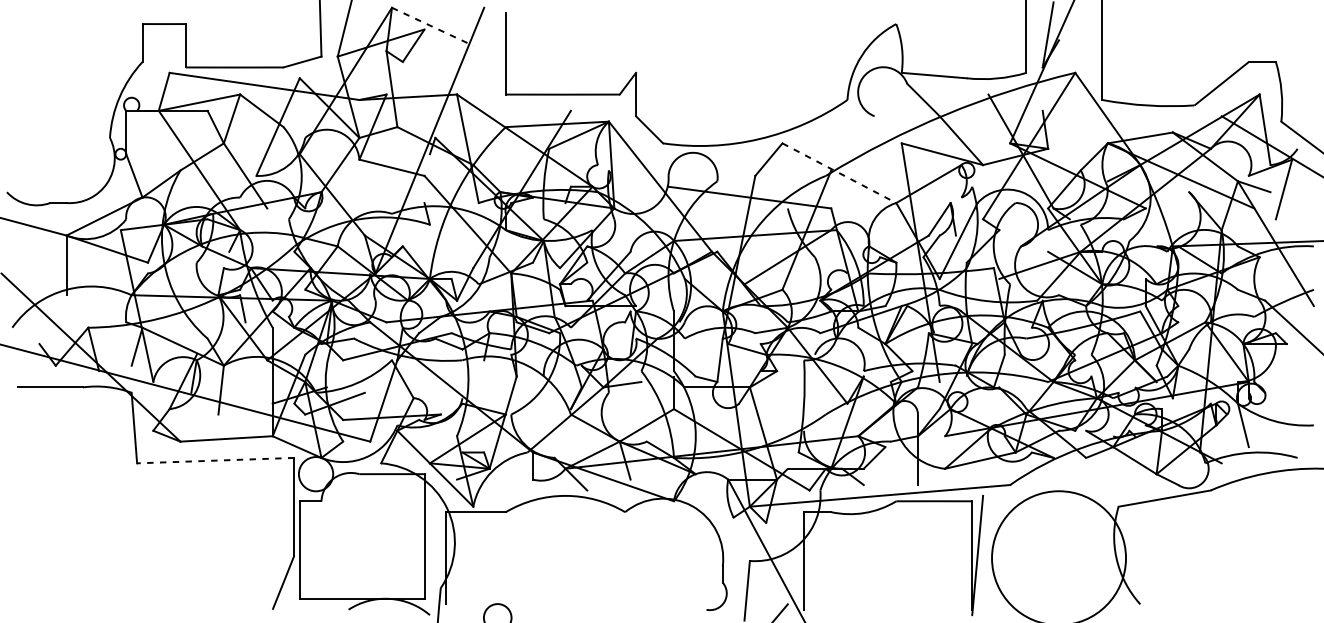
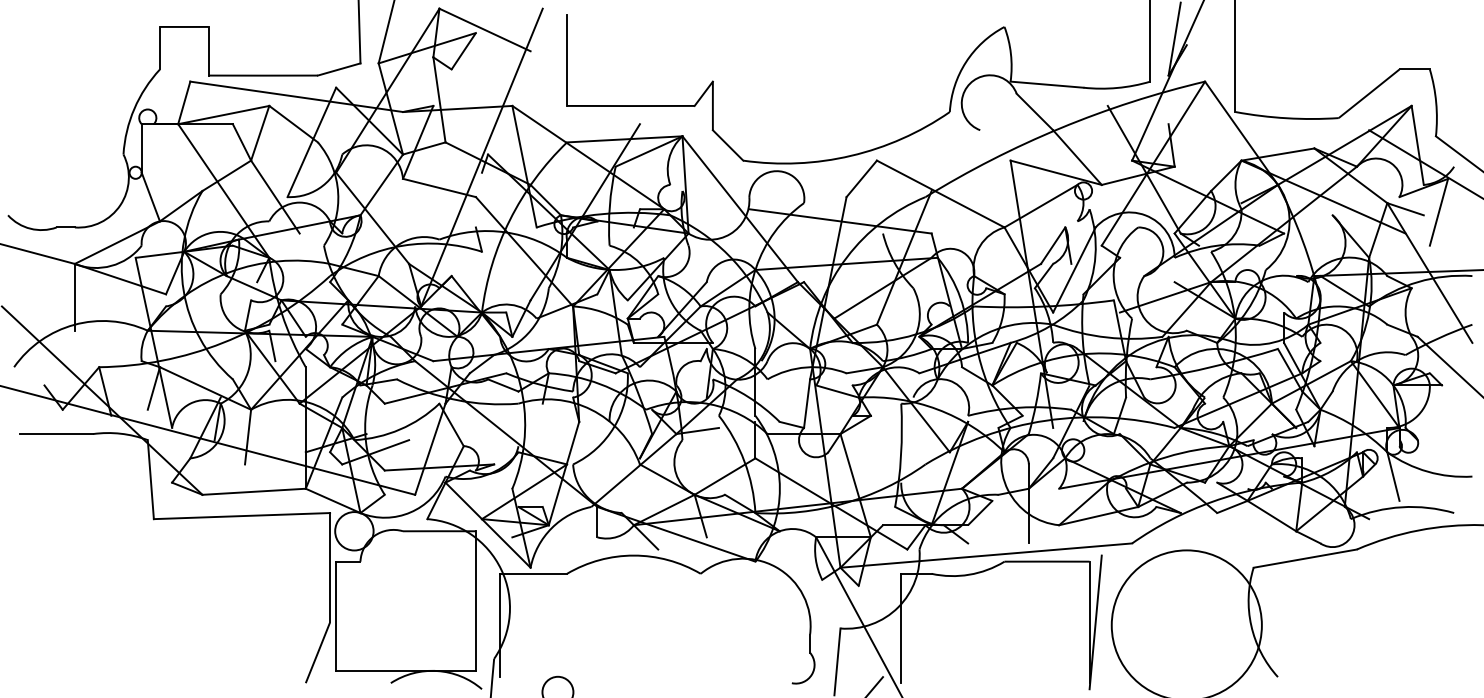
line: (433, 27) -> (485, 30), dashed -> solid
line: (840, 173) -> (941, 194), dashed -> solid
line: (215, 460) -> (241, 516), dashed -> solid

